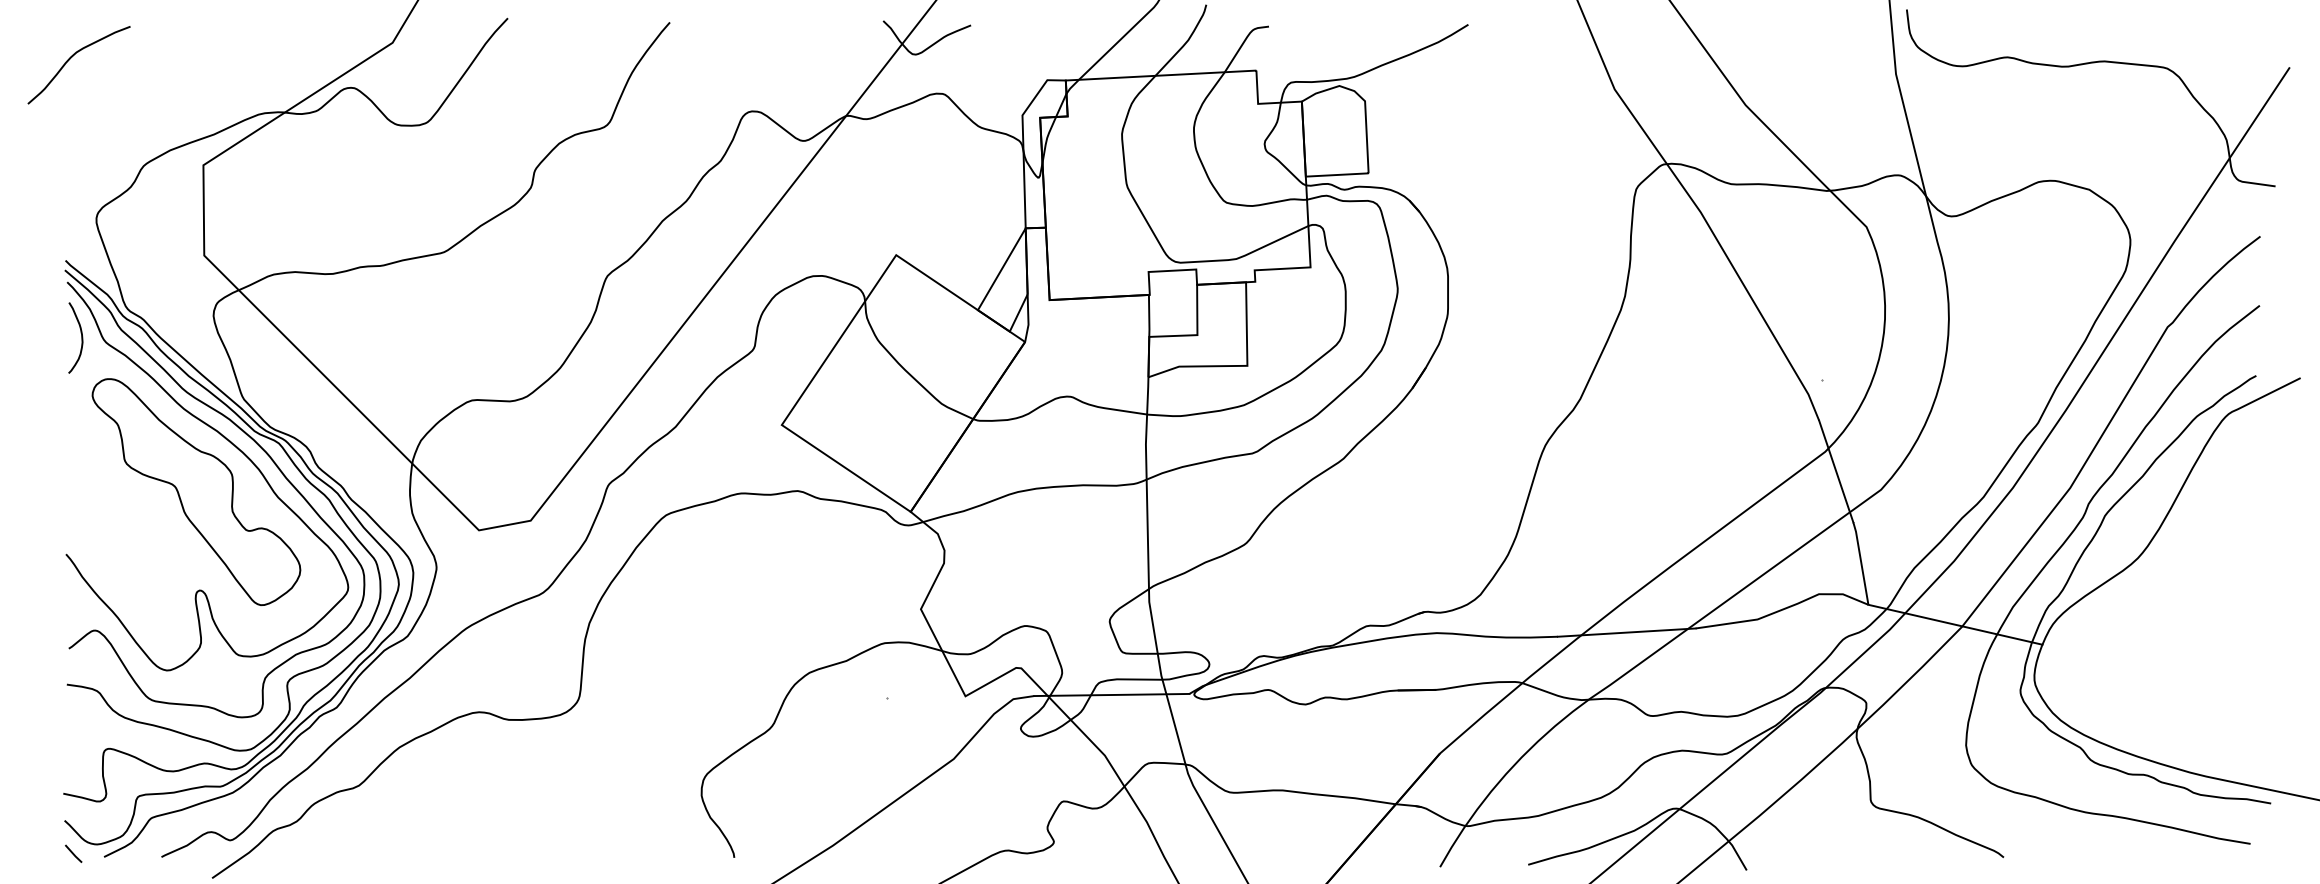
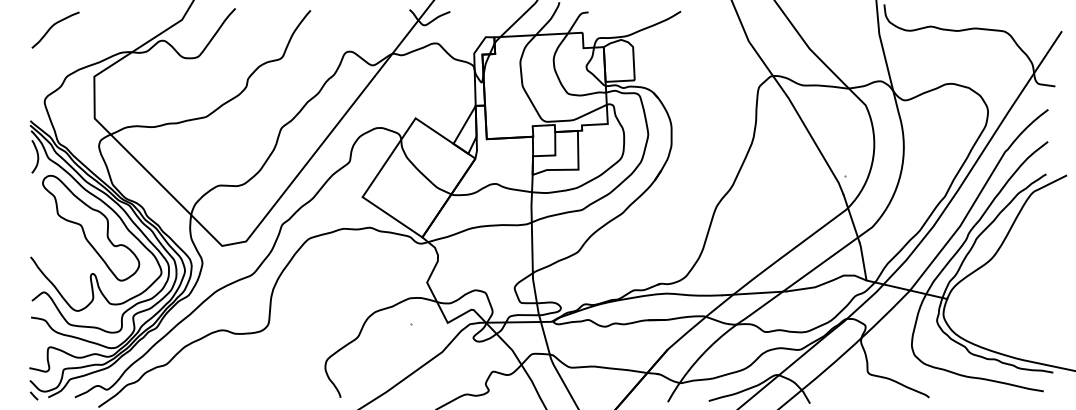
curve: (74, 57) -> (53, 26), moved

